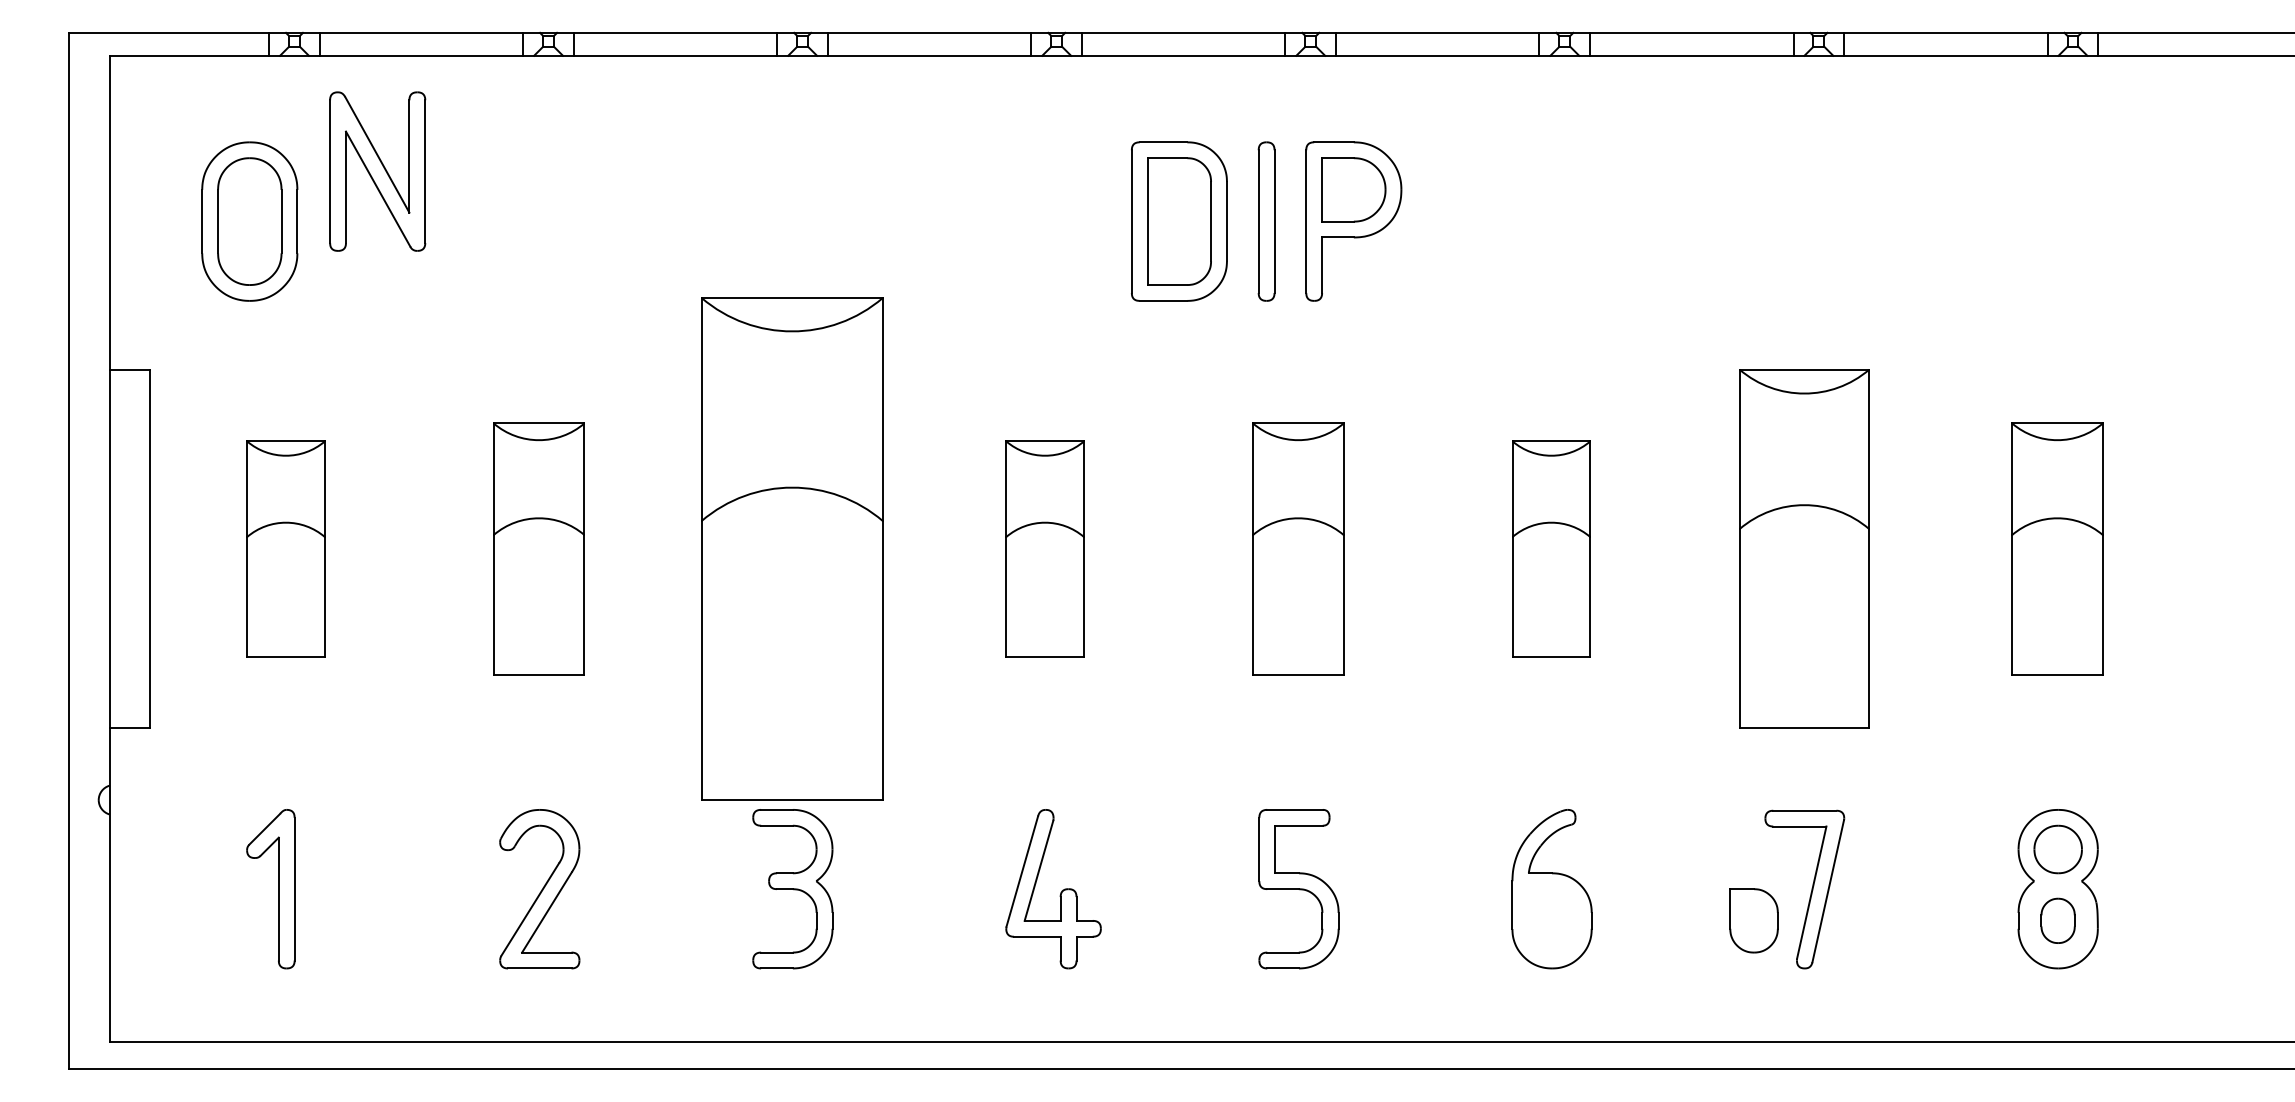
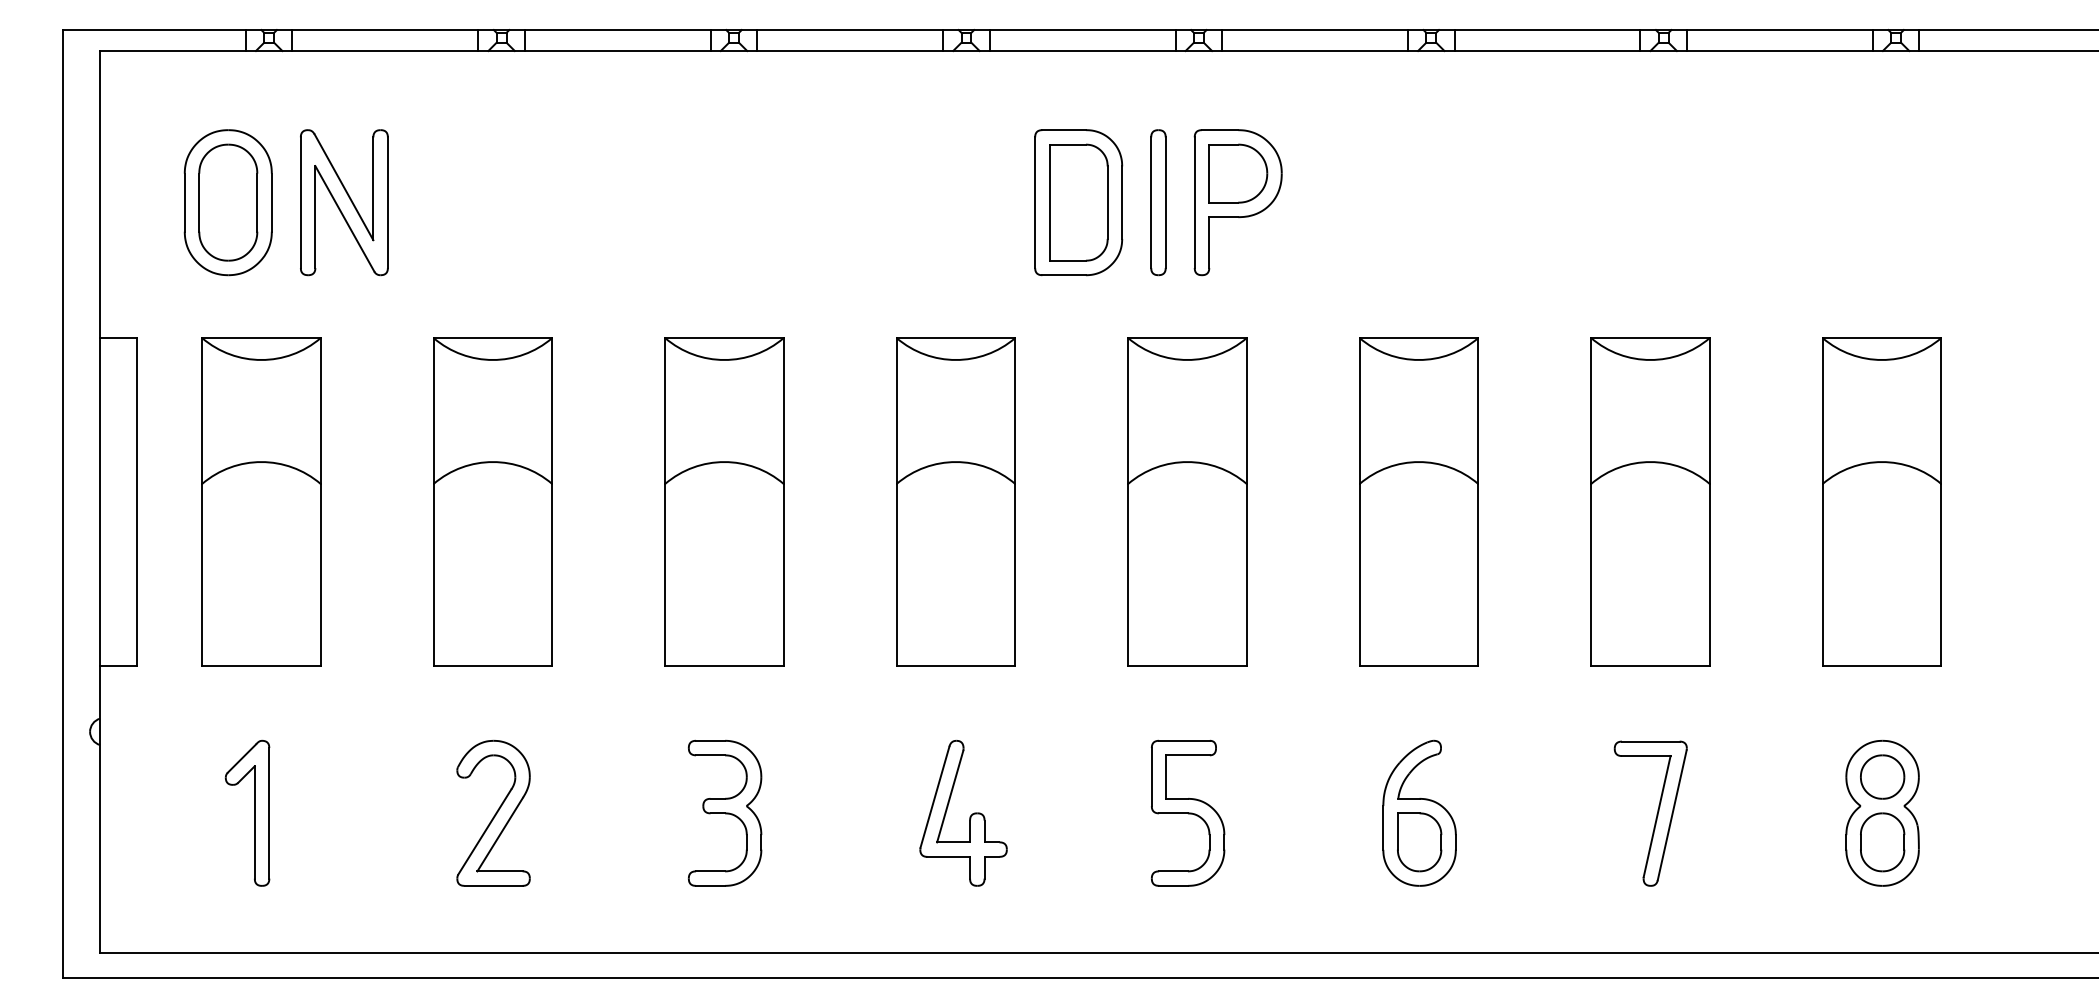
part: (377, 171) -> (344, 202), moved
part: (285, 548) -> (260, 501), size x1.67
part: (538, 548) -> (492, 501), size x1.43
part: (791, 548) -> (723, 501), size x0.71
part: (1044, 548) -> (955, 501), size x1.67
part: (1298, 548) -> (1187, 501), size x1.43
part: (1551, 548) -> (1419, 501), size x1.67
part: (2057, 548) -> (1881, 501), size x1.43
part: (1753, 920) -> (1419, 842), moved
part: (2057, 920) -> (1881, 842), size x1.43

